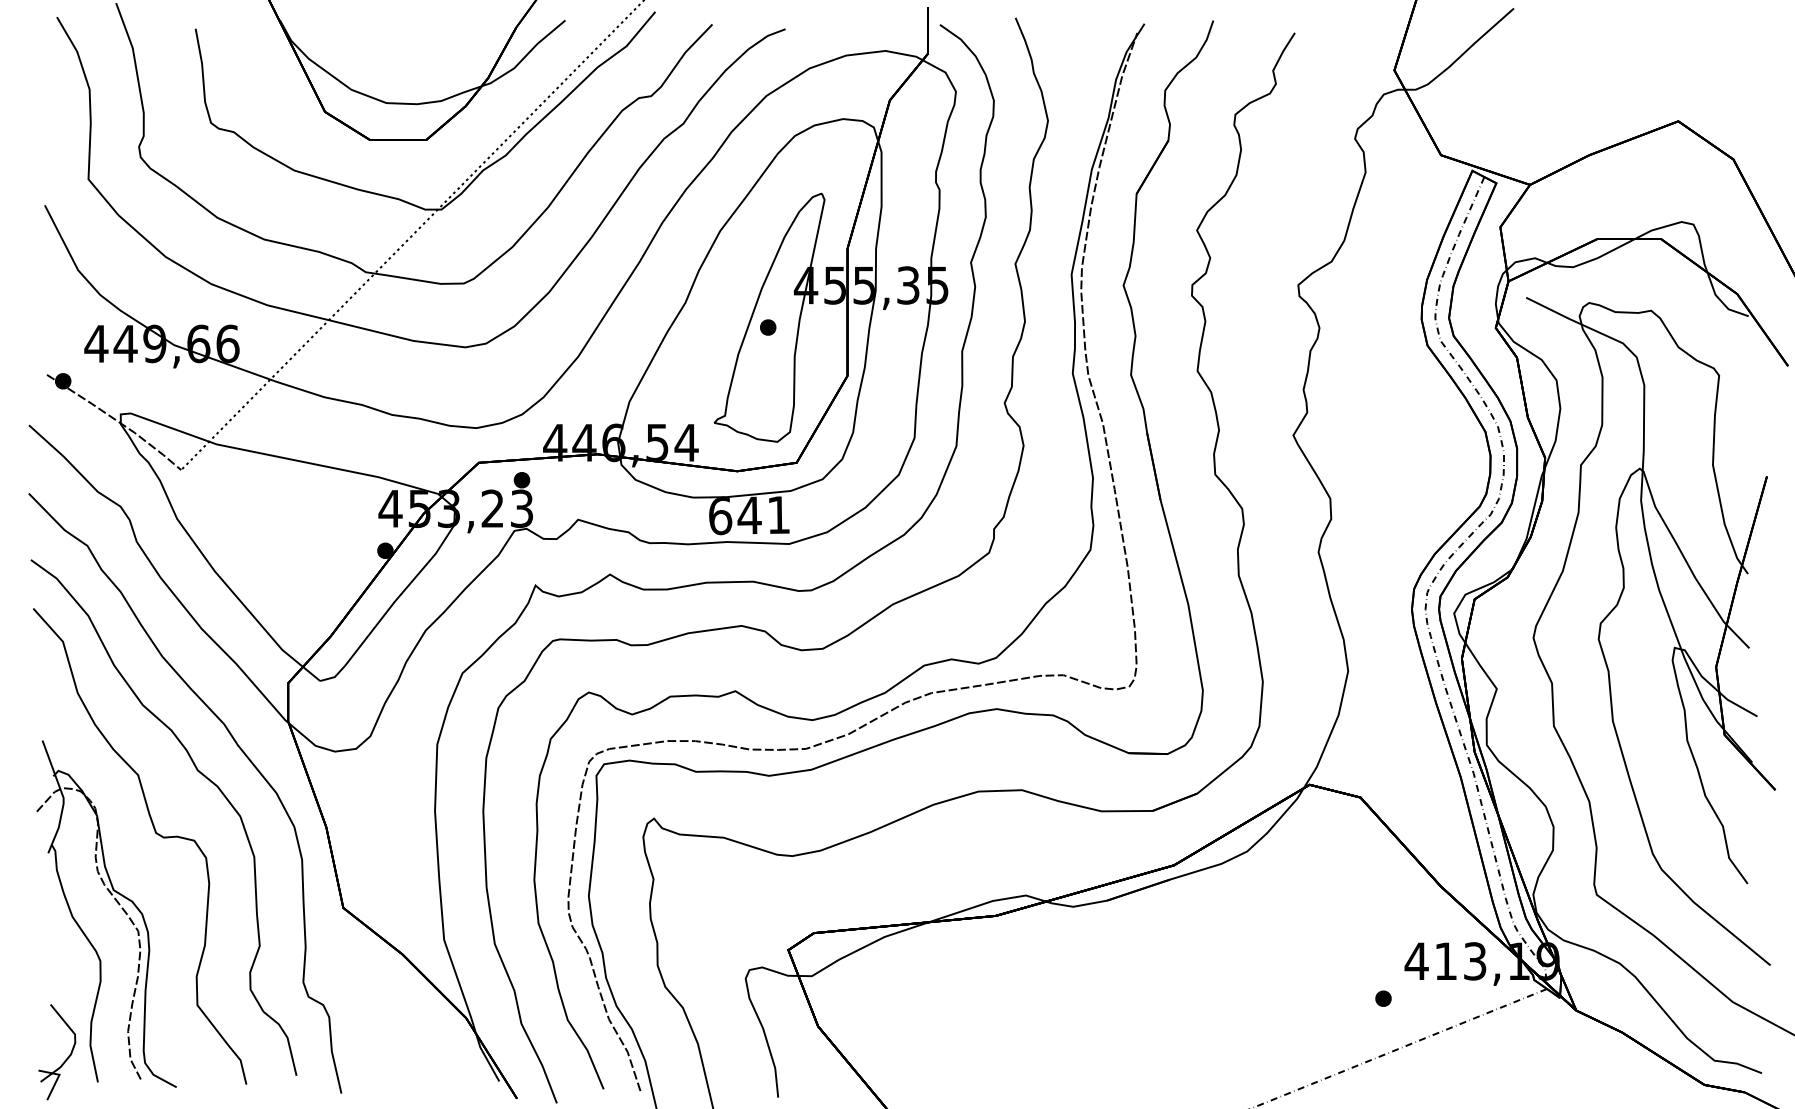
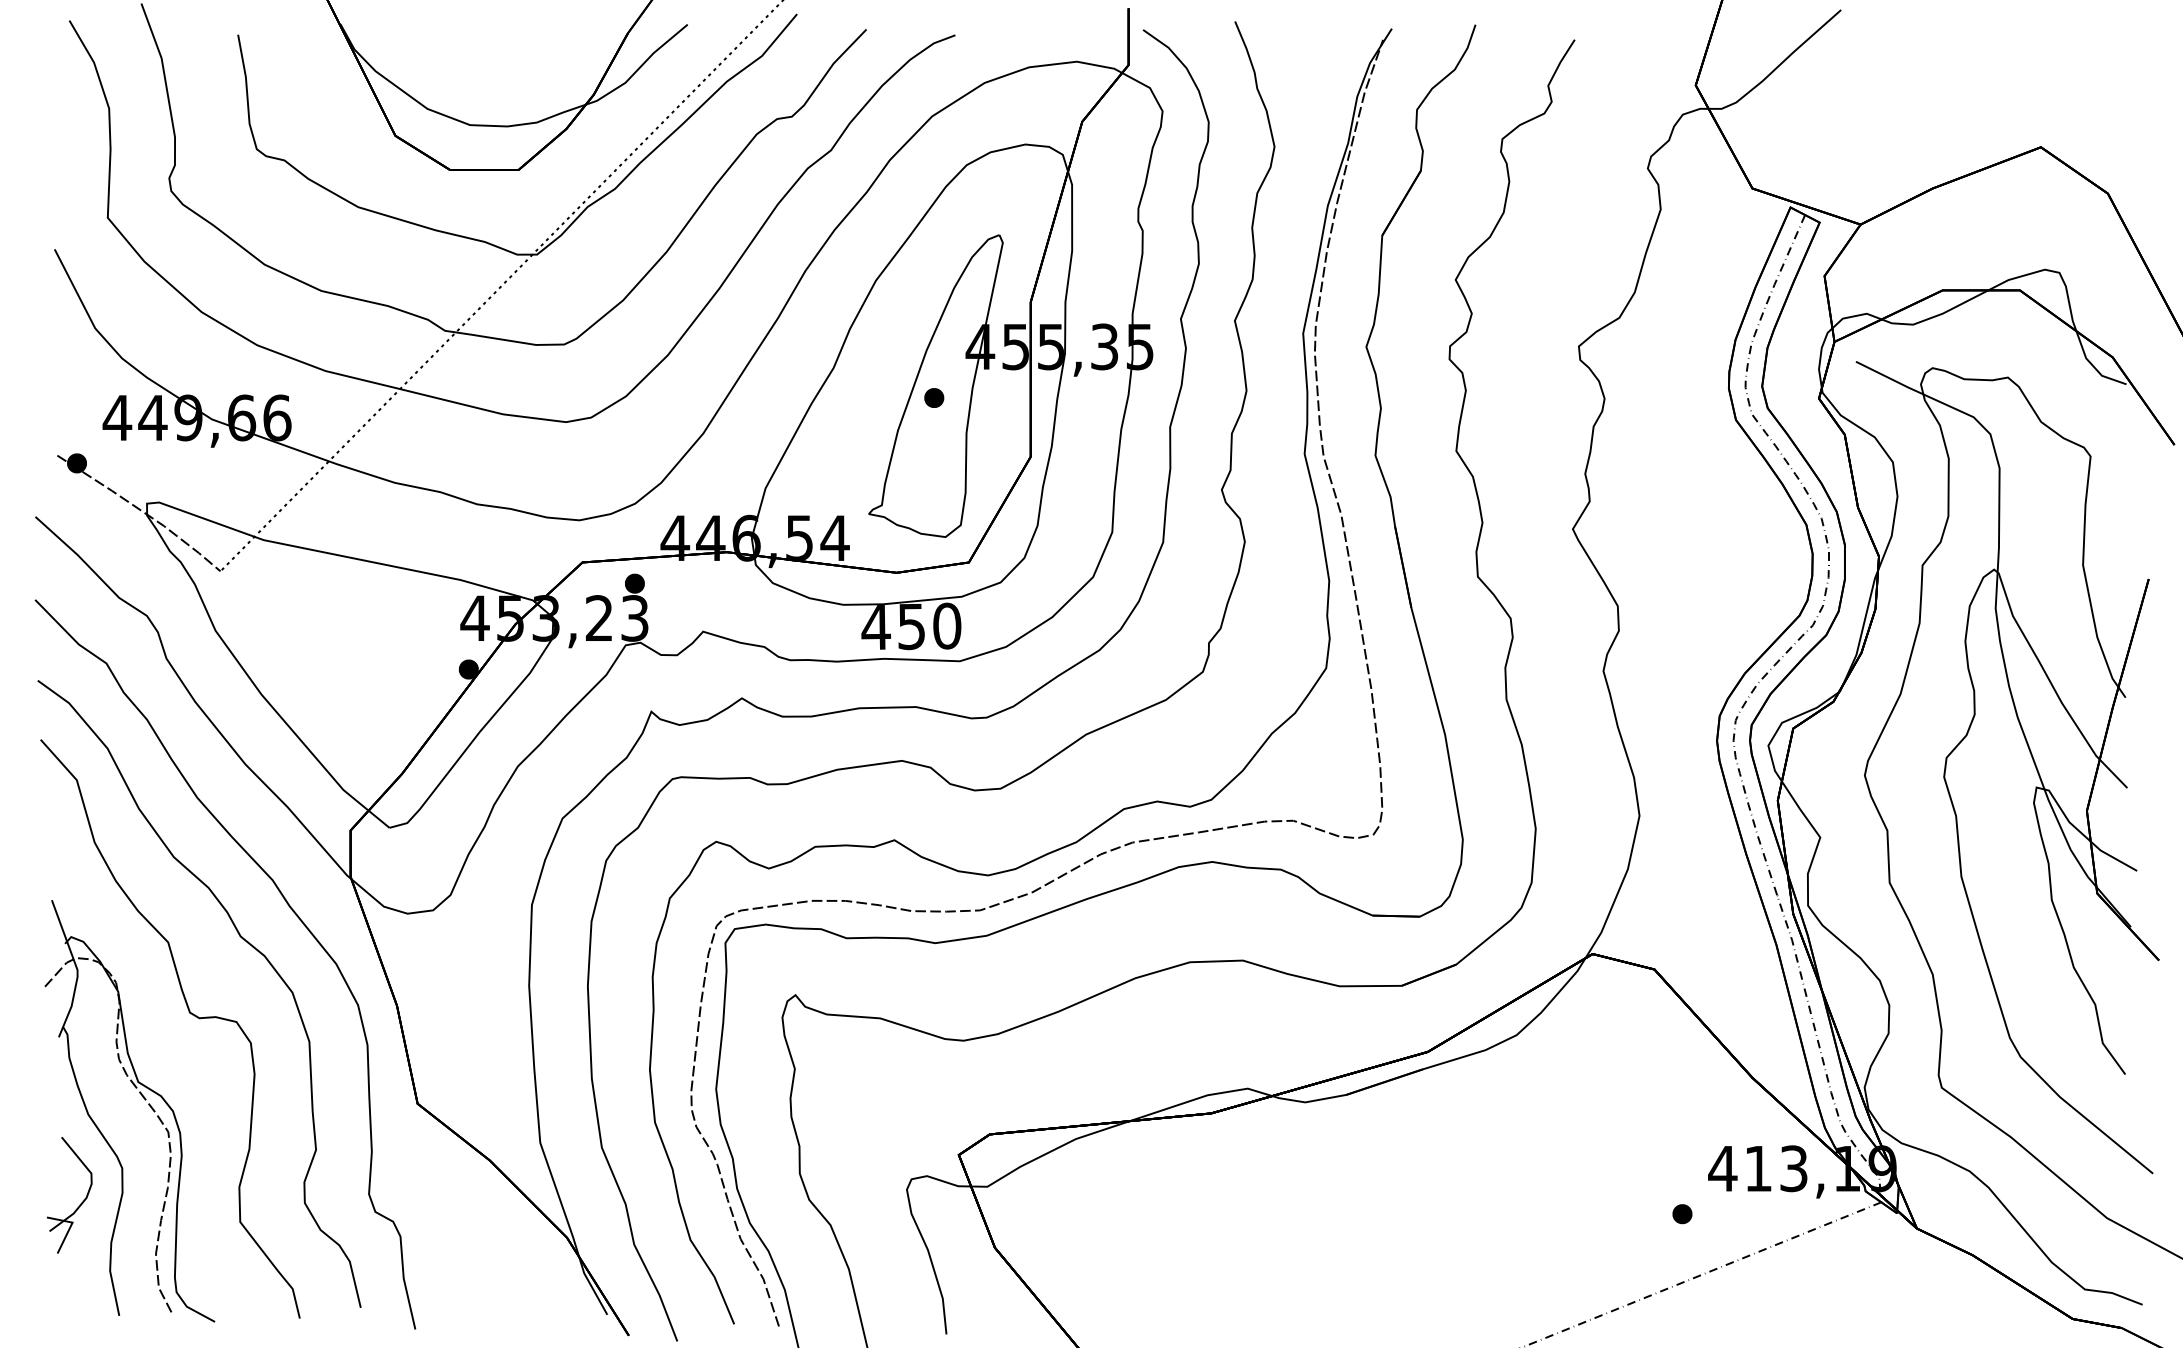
text: (749, 515) -> (911, 626), 641 -> 450
part: (65, 1059) -> (79, 1204), moved

